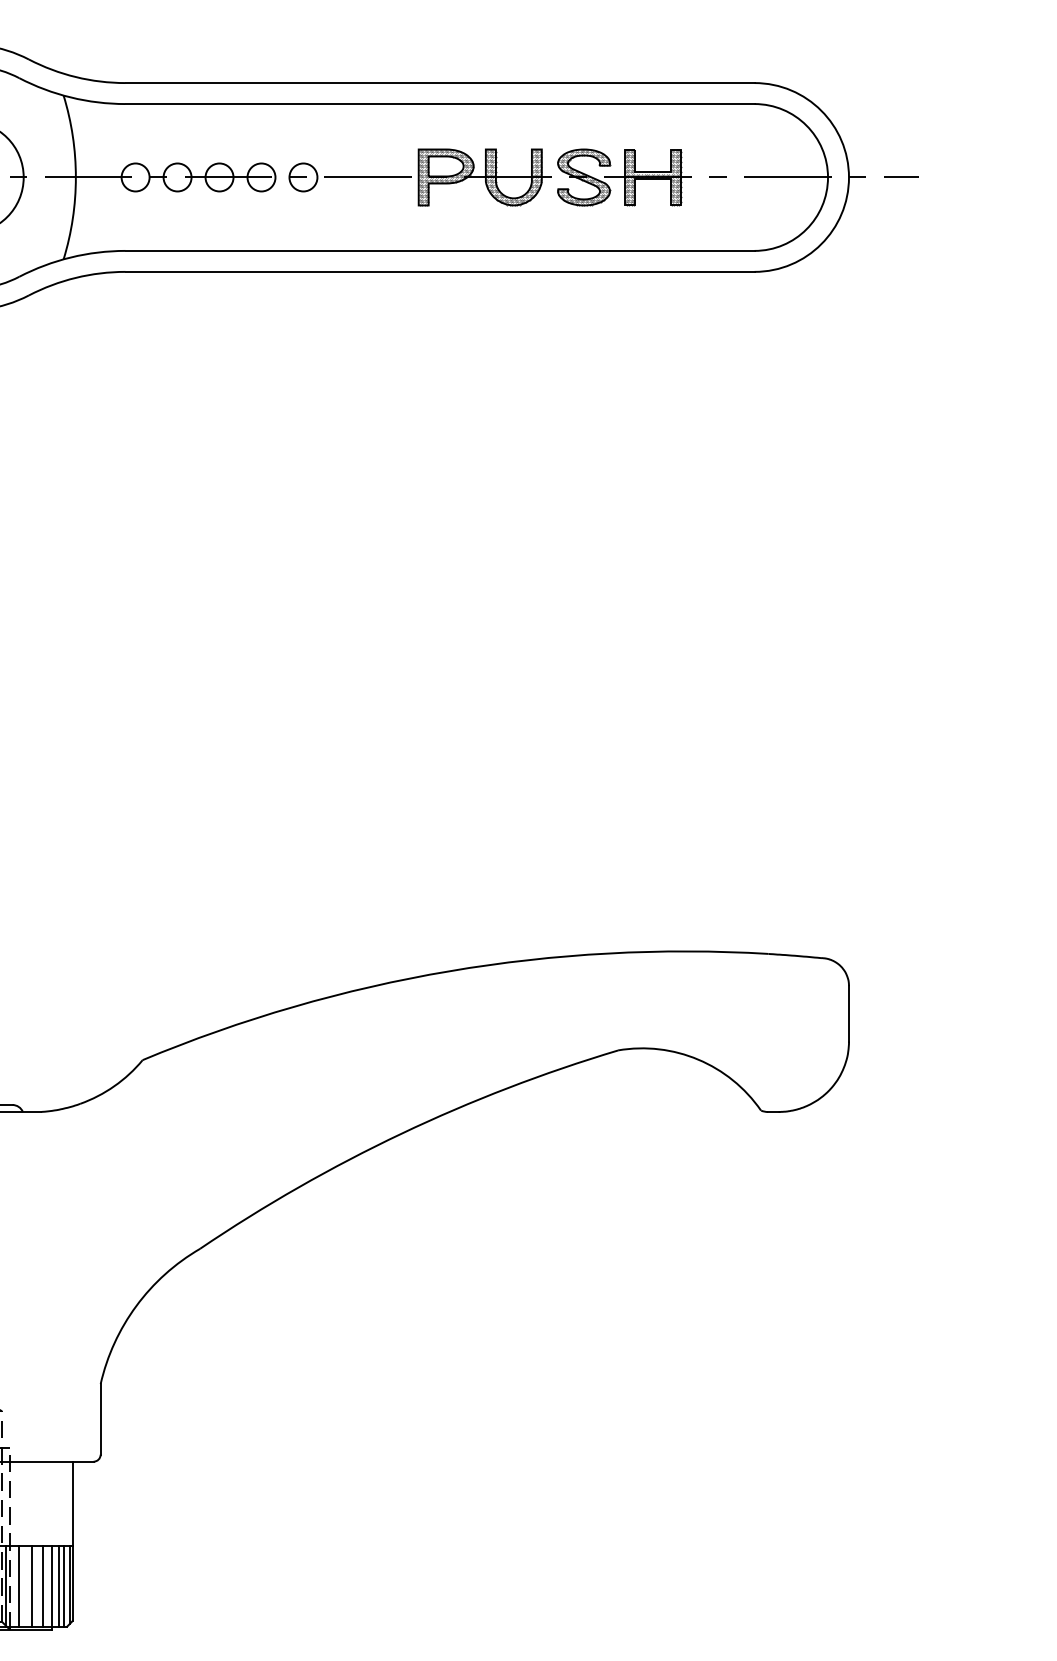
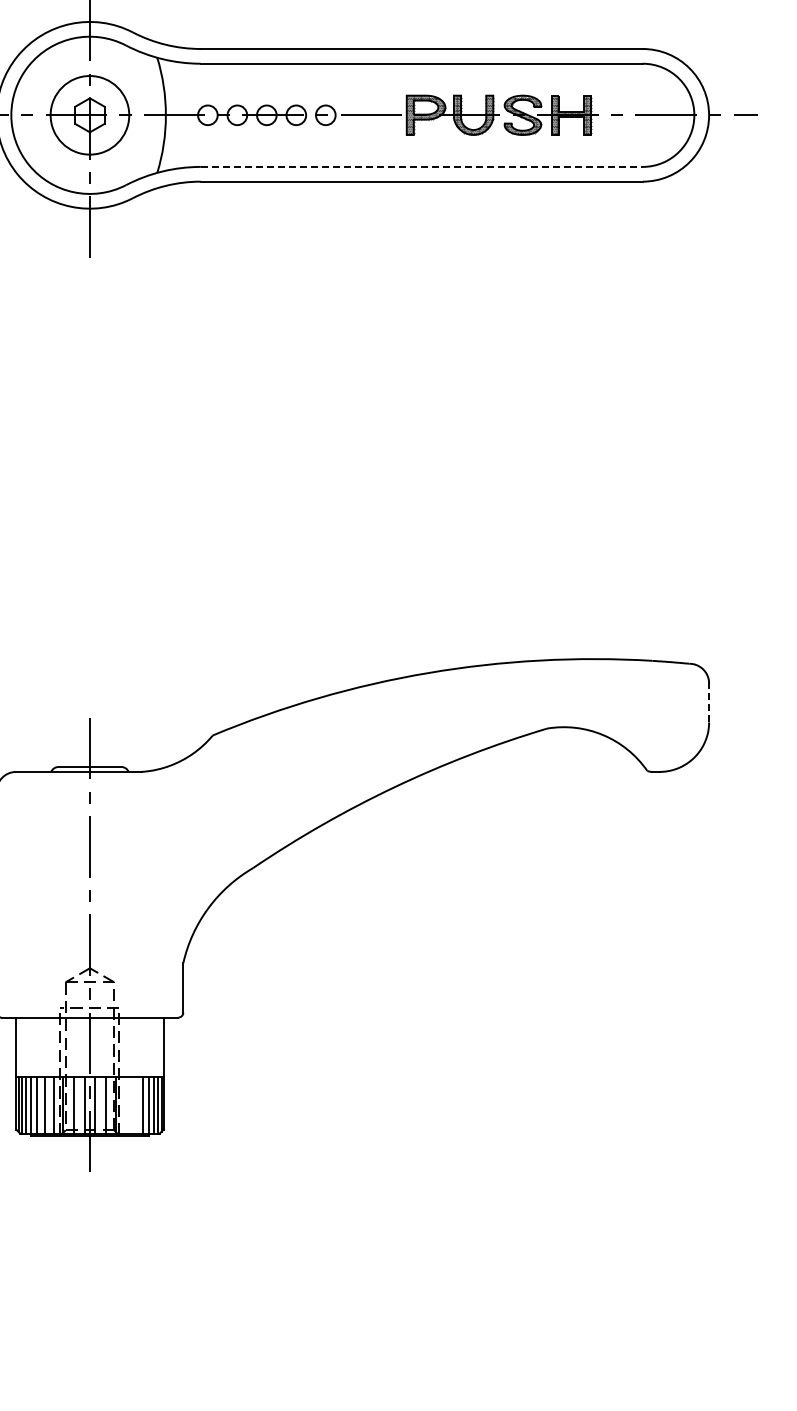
line: (439, 250) -> (421, 166), solid -> dashed
line: (849, 1013) -> (709, 702), solid -> dashed
line: (19, 1585) -> (126, 1104), removed
line: (32, 1585) -> (135, 1104), removed

